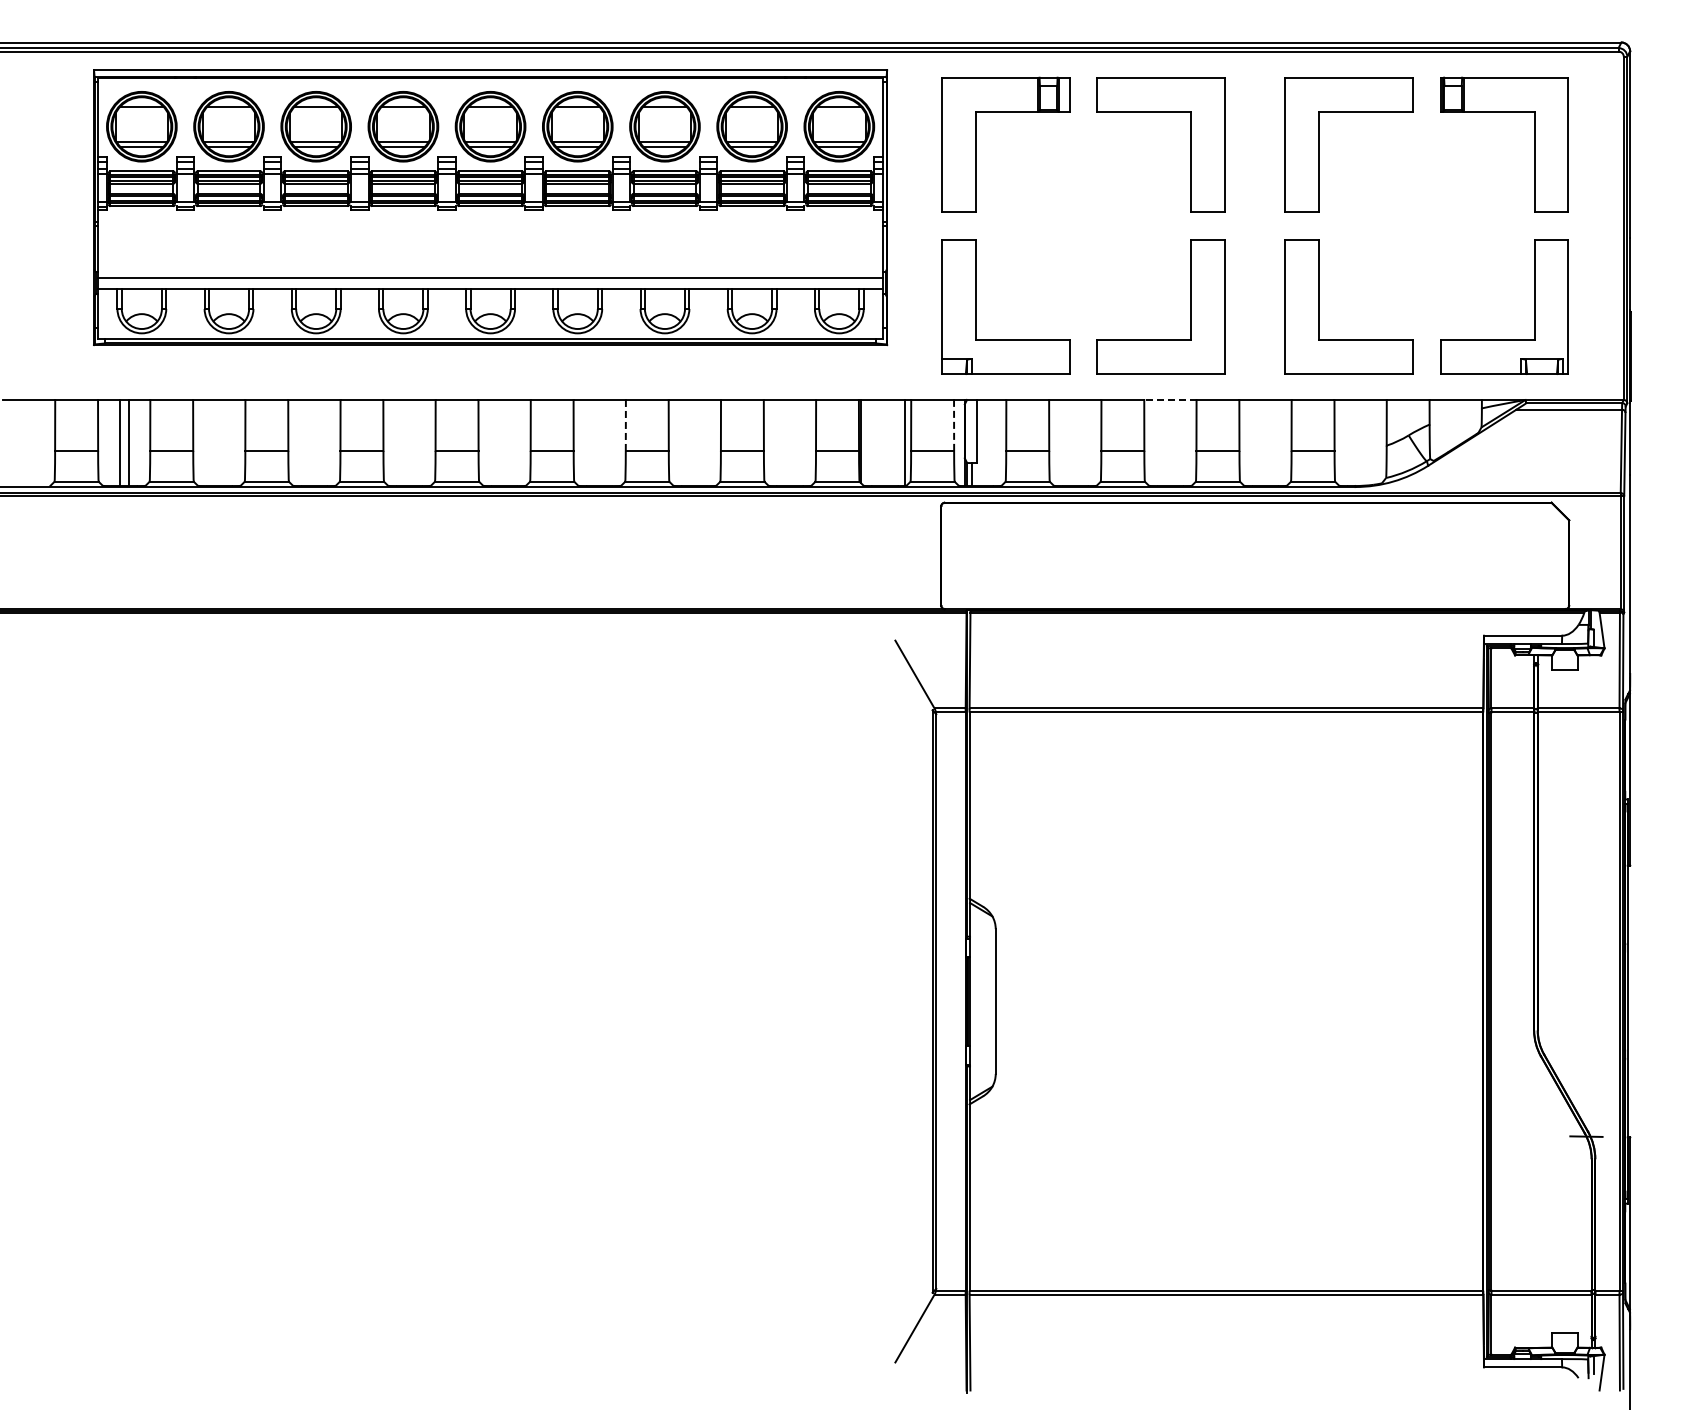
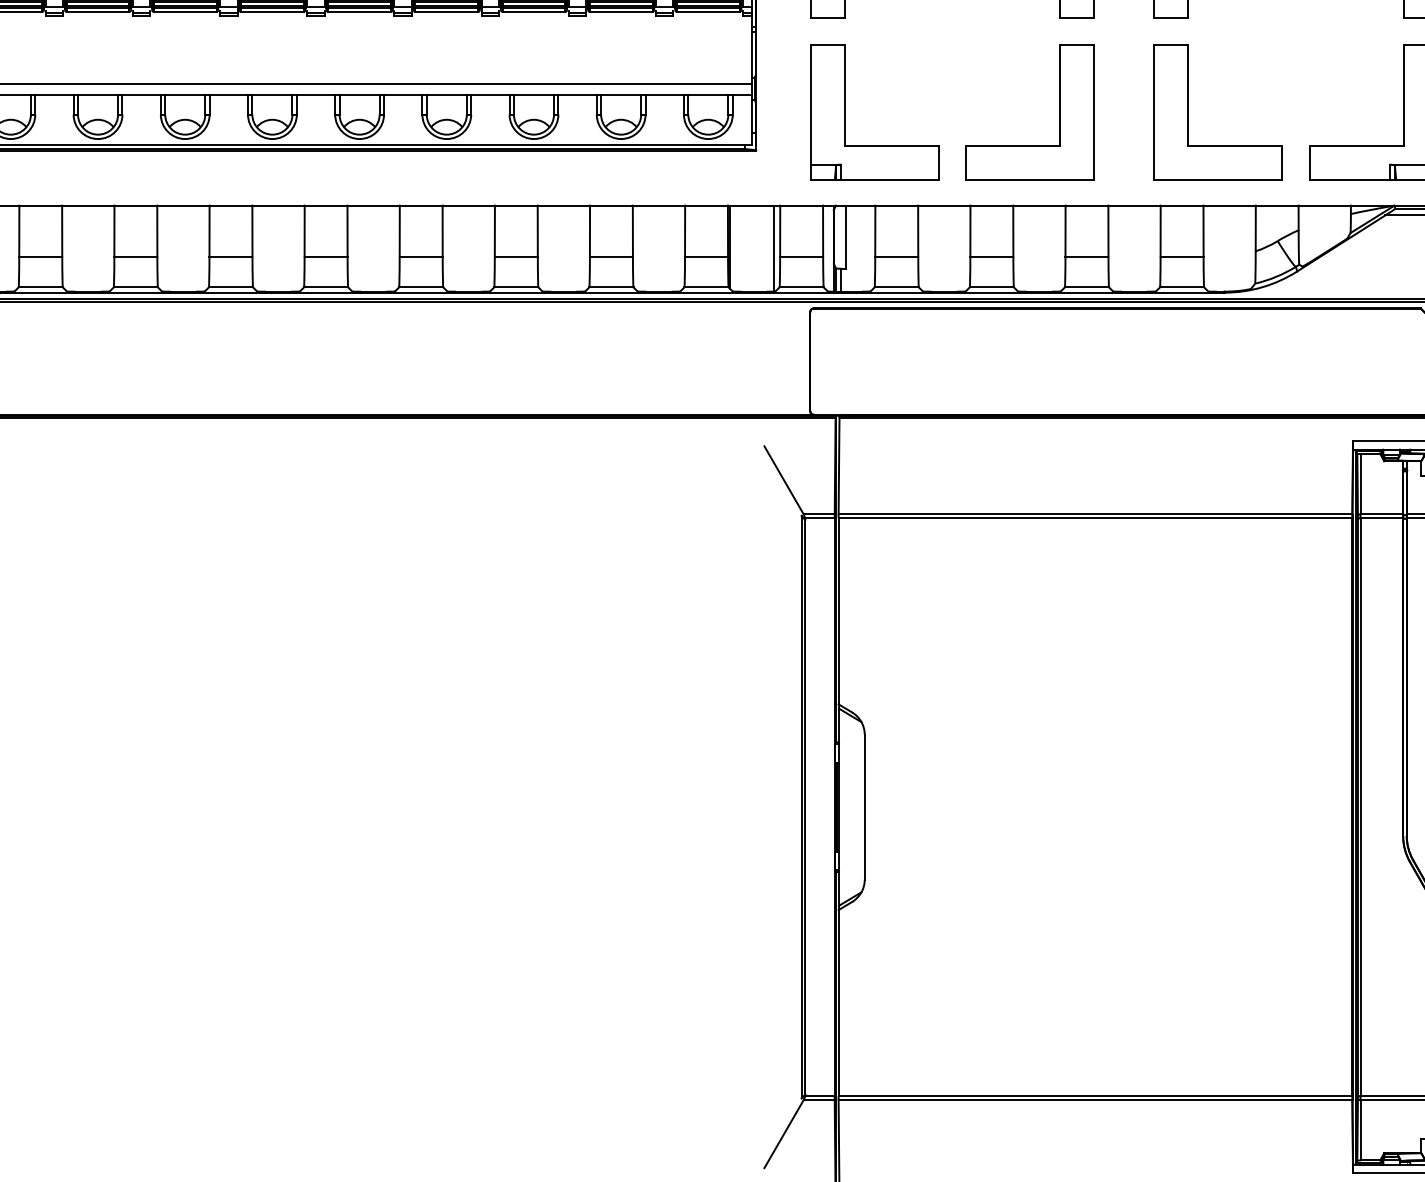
line: (1169, 399) -> (1038, 205), dashed -> solid
line: (954, 424) -> (823, 230), dashed -> solid
line: (625, 425) -> (494, 231), dashed -> solid

